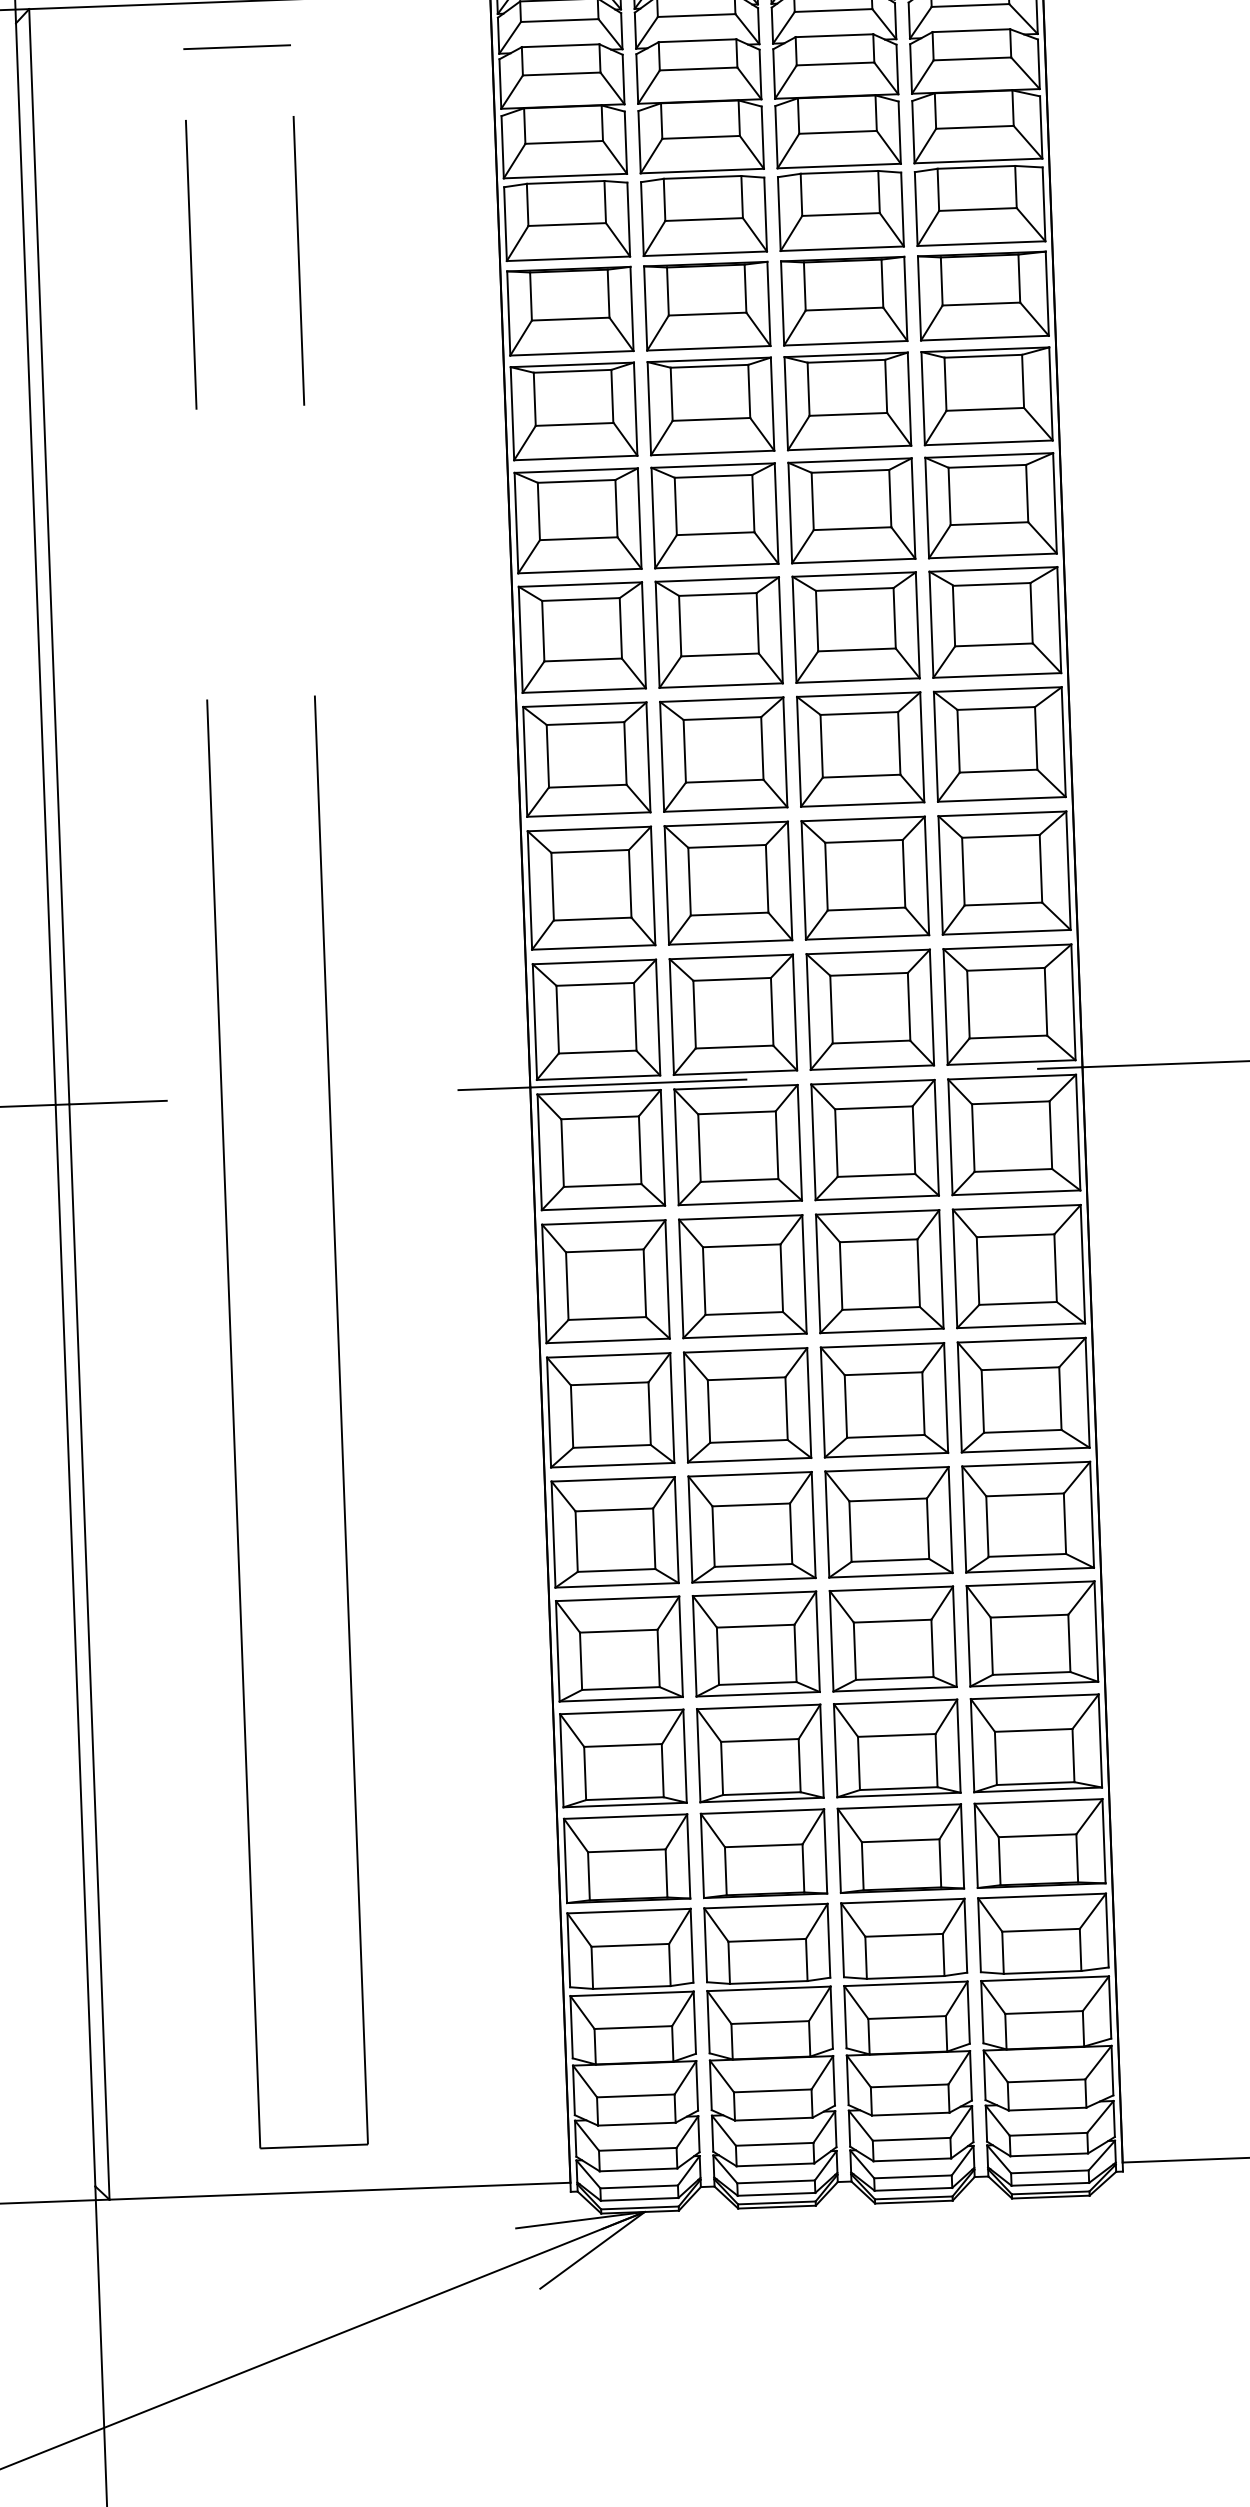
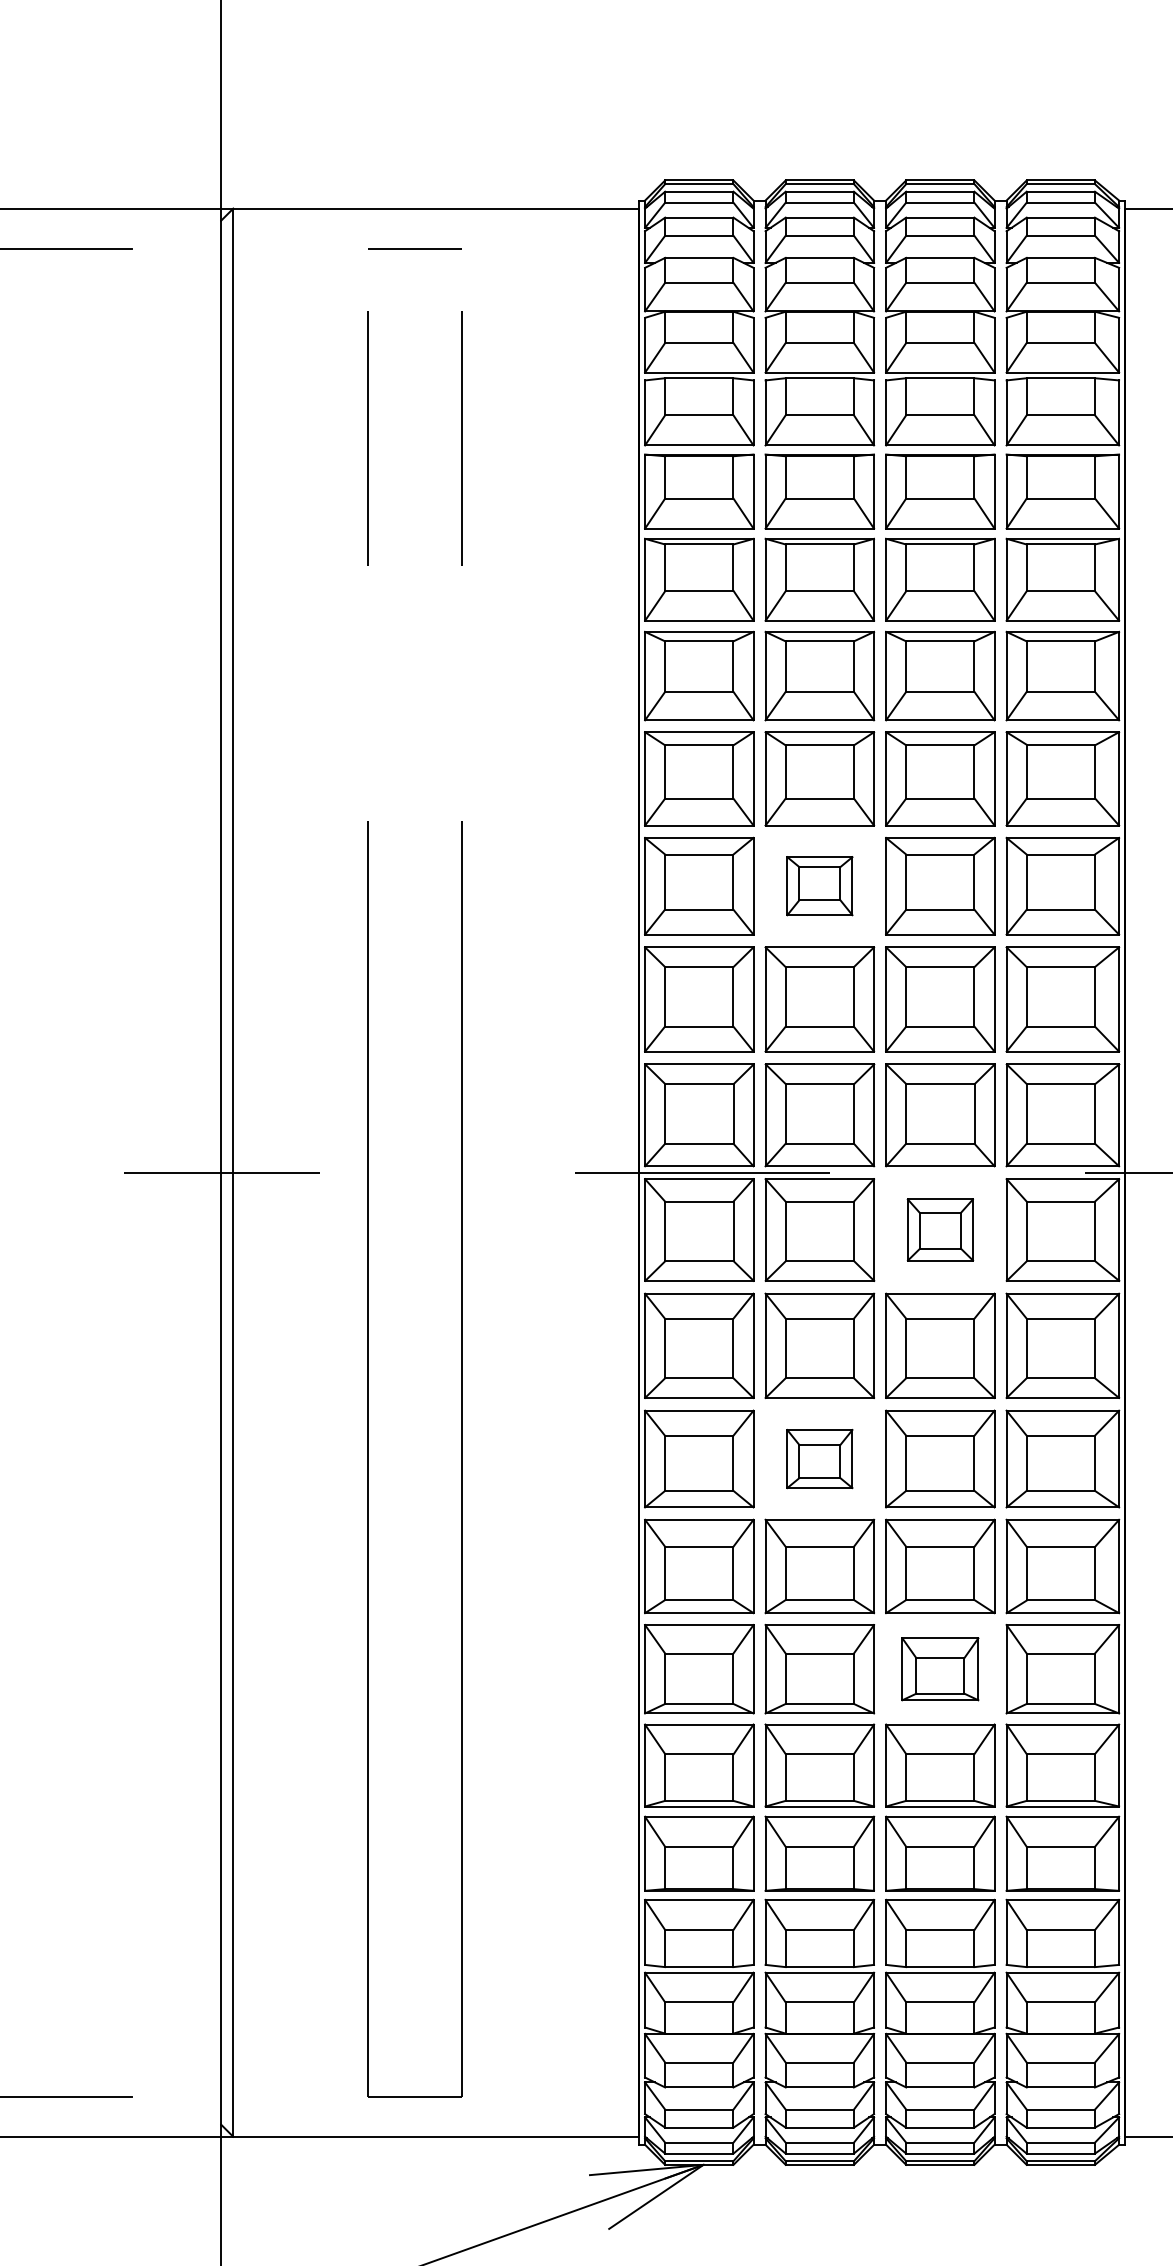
part: (723, 753) -> (819, 885), size x0.6
part: (875, 1139) -> (940, 1229), size x0.6
part: (747, 1404) -> (819, 1458), size x0.6
part: (893, 1639) -> (940, 1669), size x0.7

